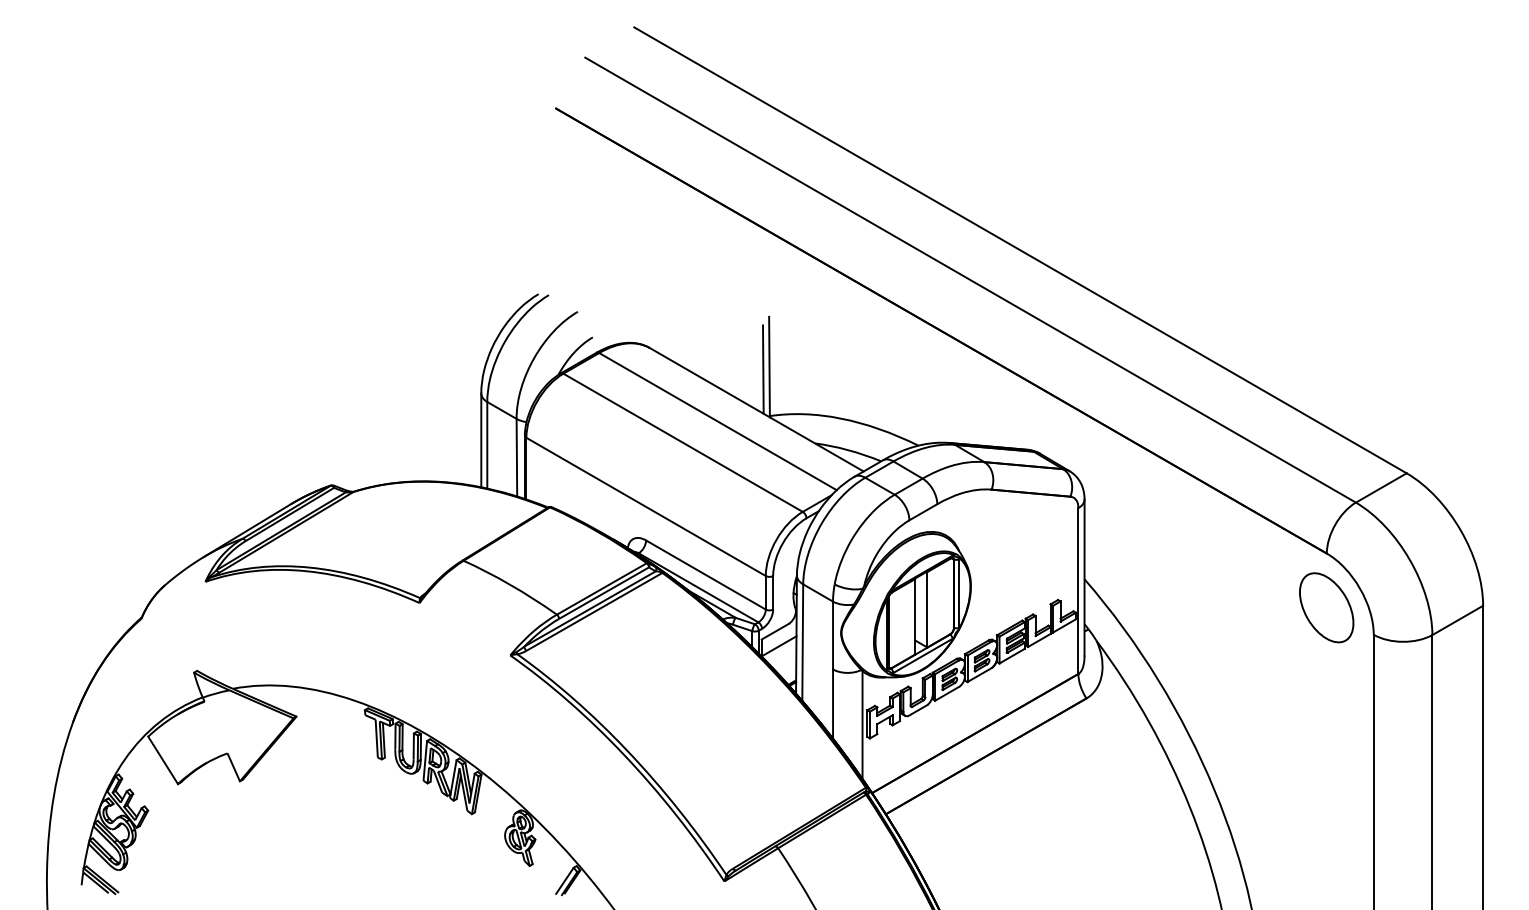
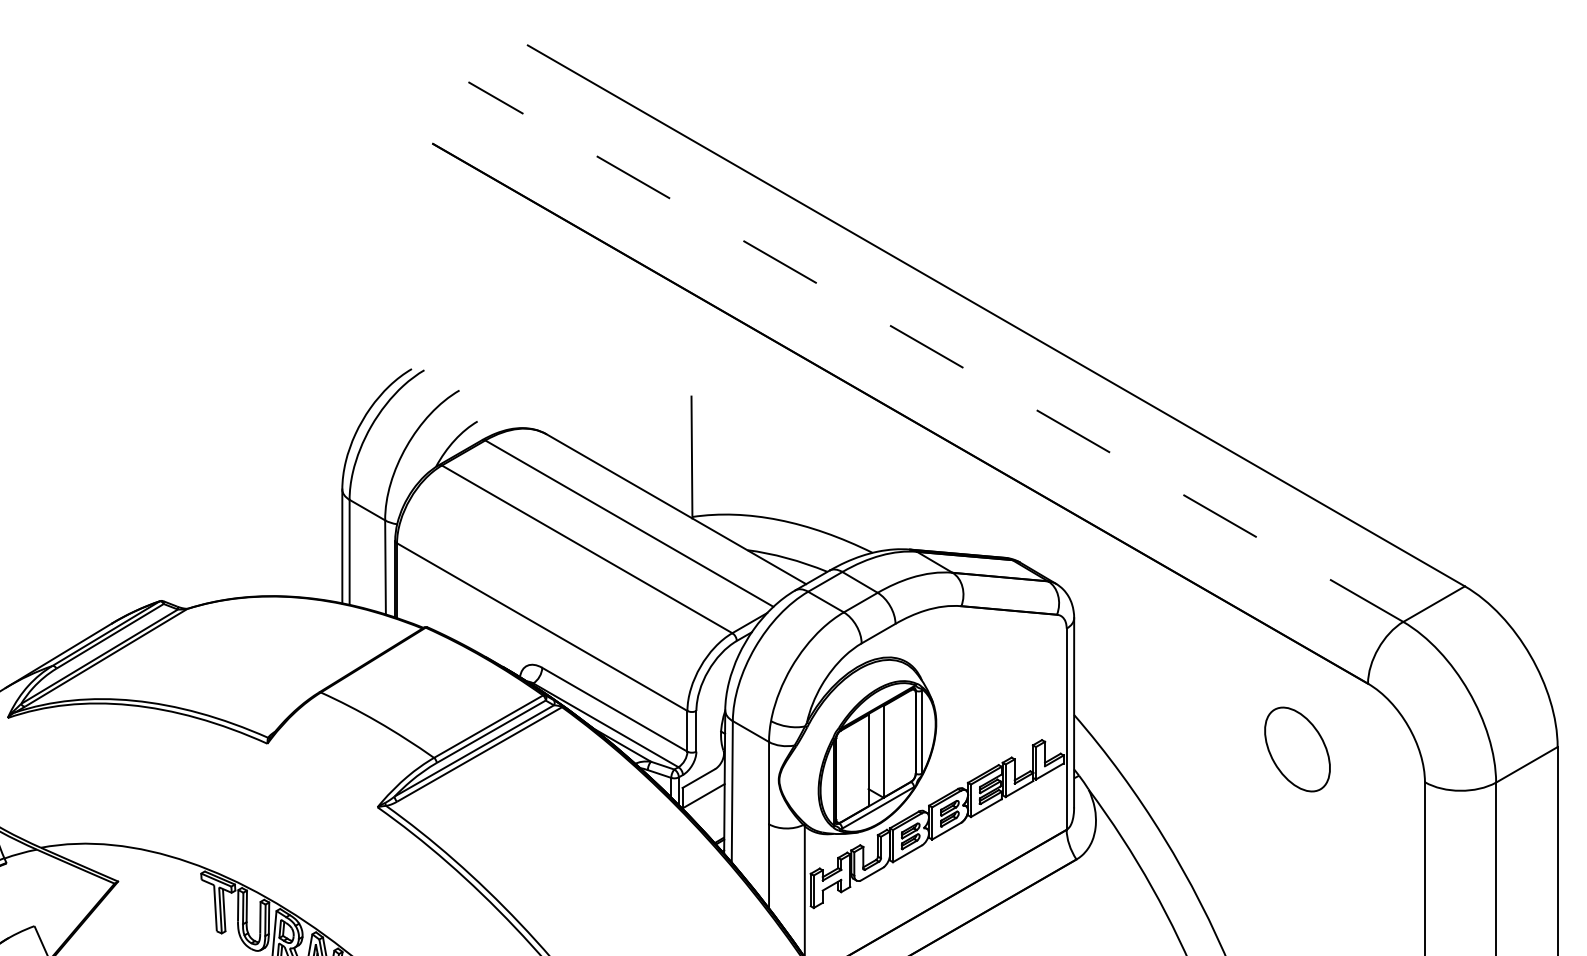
line: (970, 280) -> (935, 352), solid -> dashed
line: (763, 369) -> (684, 460), removed
part: (1326, 607) -> (1297, 749), moved

